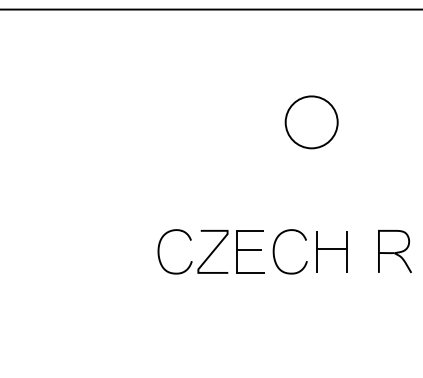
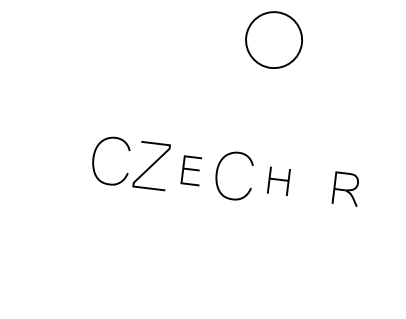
part: (250, 251) -> (191, 170), size x0.6
part: (331, 251) -> (278, 180), size x0.6
part: (394, 251) -> (345, 189), size x0.7

